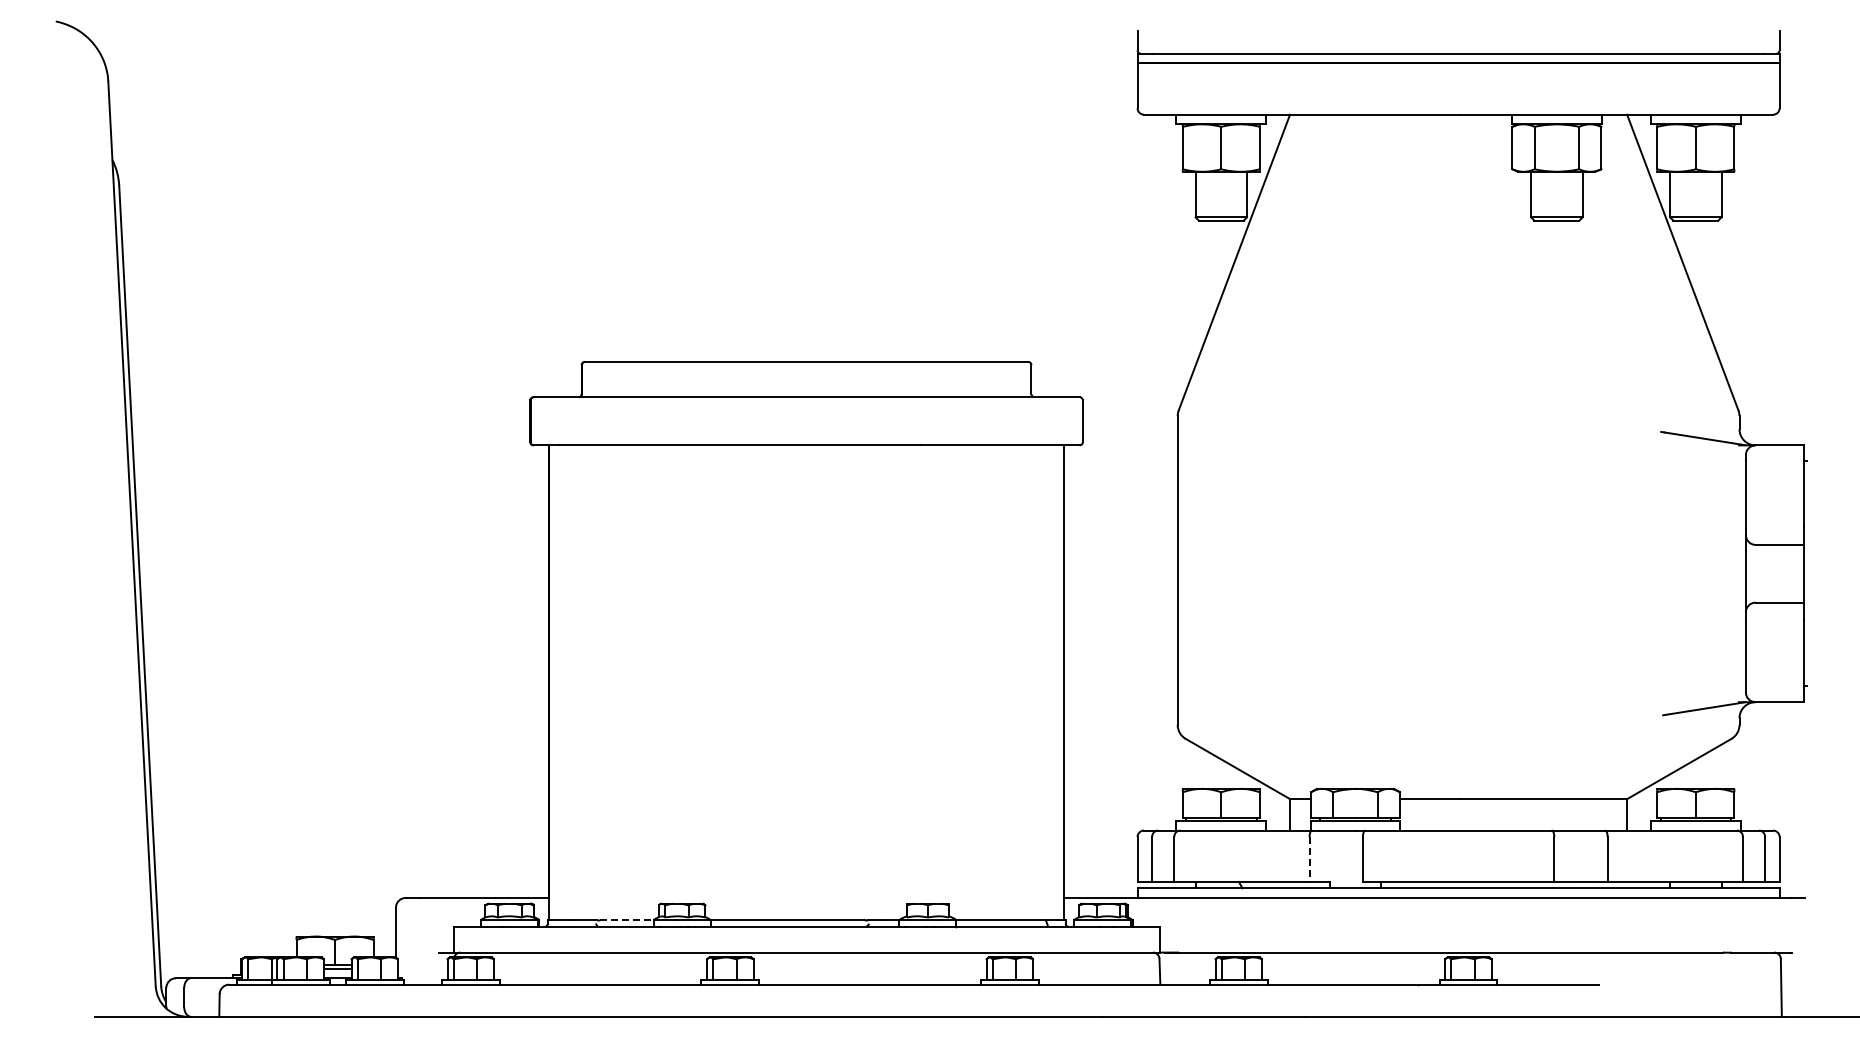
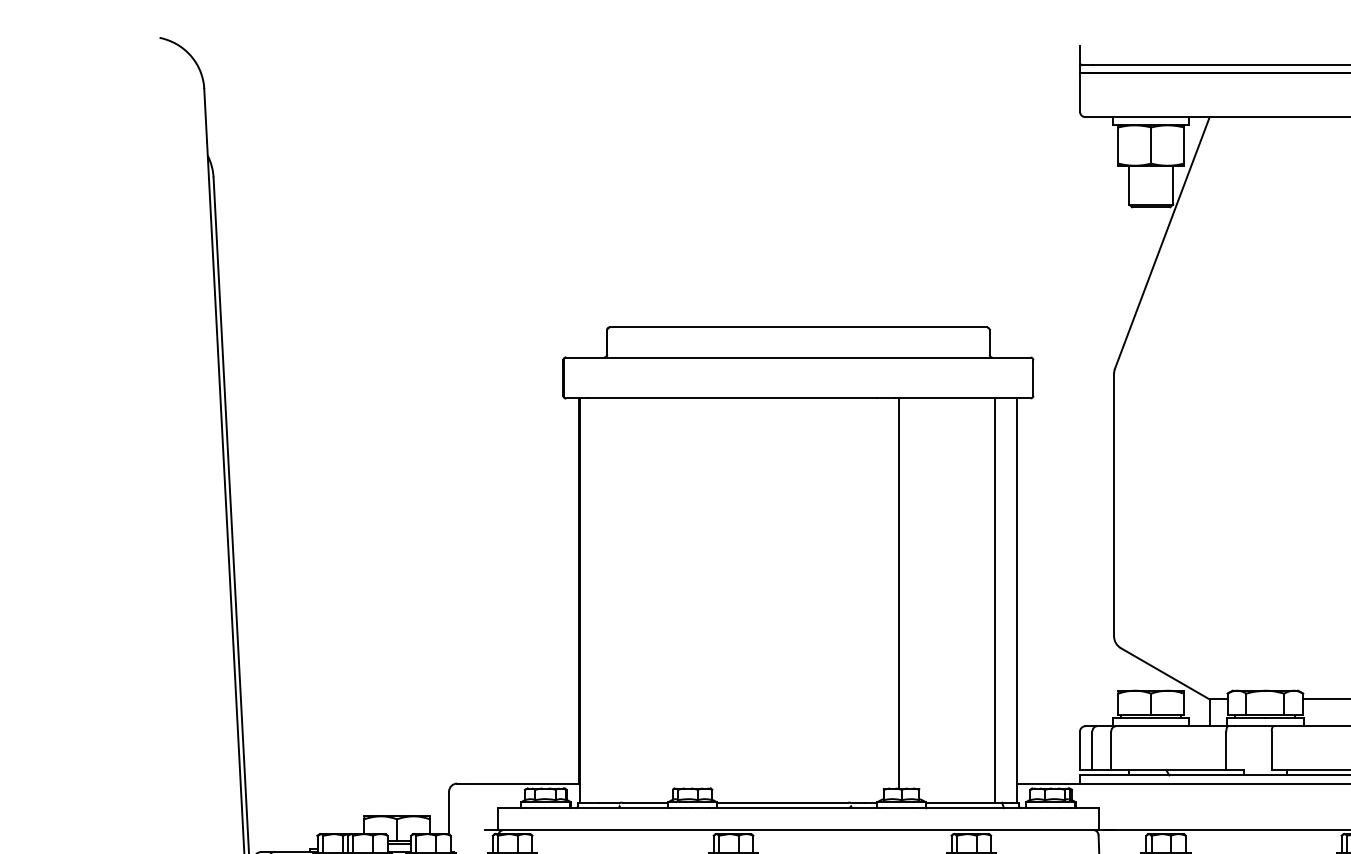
line: (924, 674) -> (898, 593), added
line: (1037, 682) -> (994, 600), added
line: (1309, 859) -> (1226, 750), dashed -> solid
line: (626, 920) -> (645, 802), dashed -> solid

